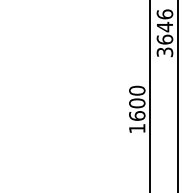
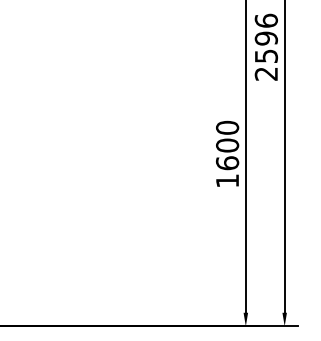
text: (165, 39) -> (266, 55), 3646 -> 2596

